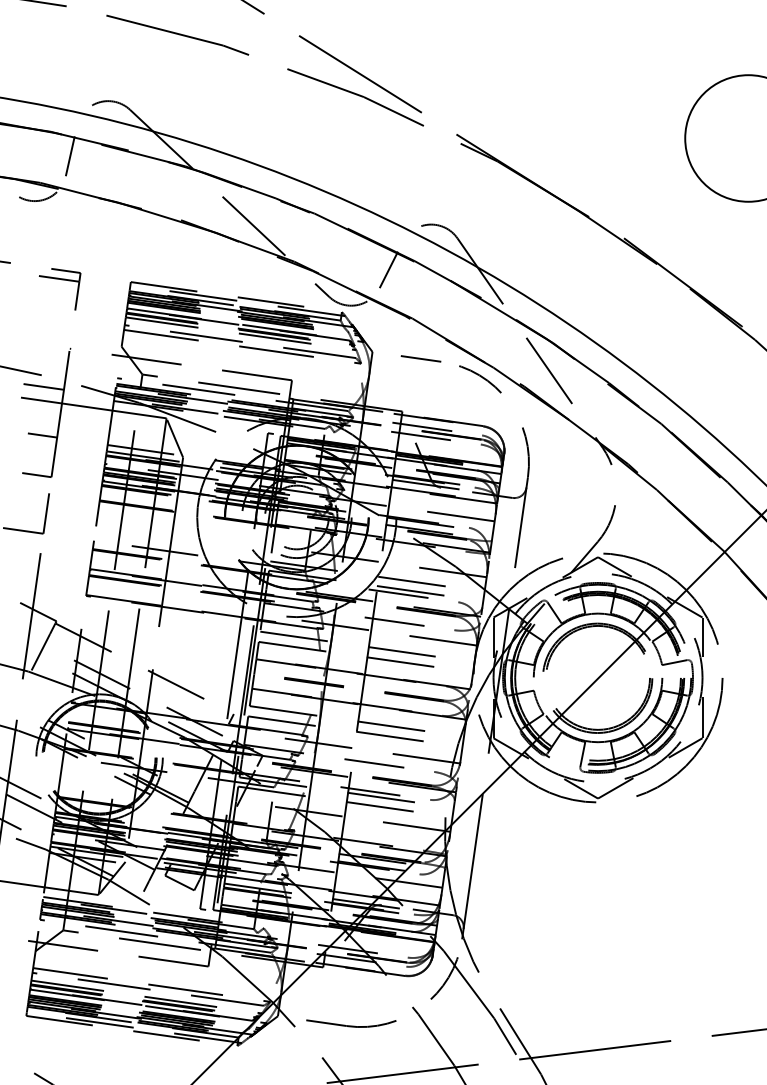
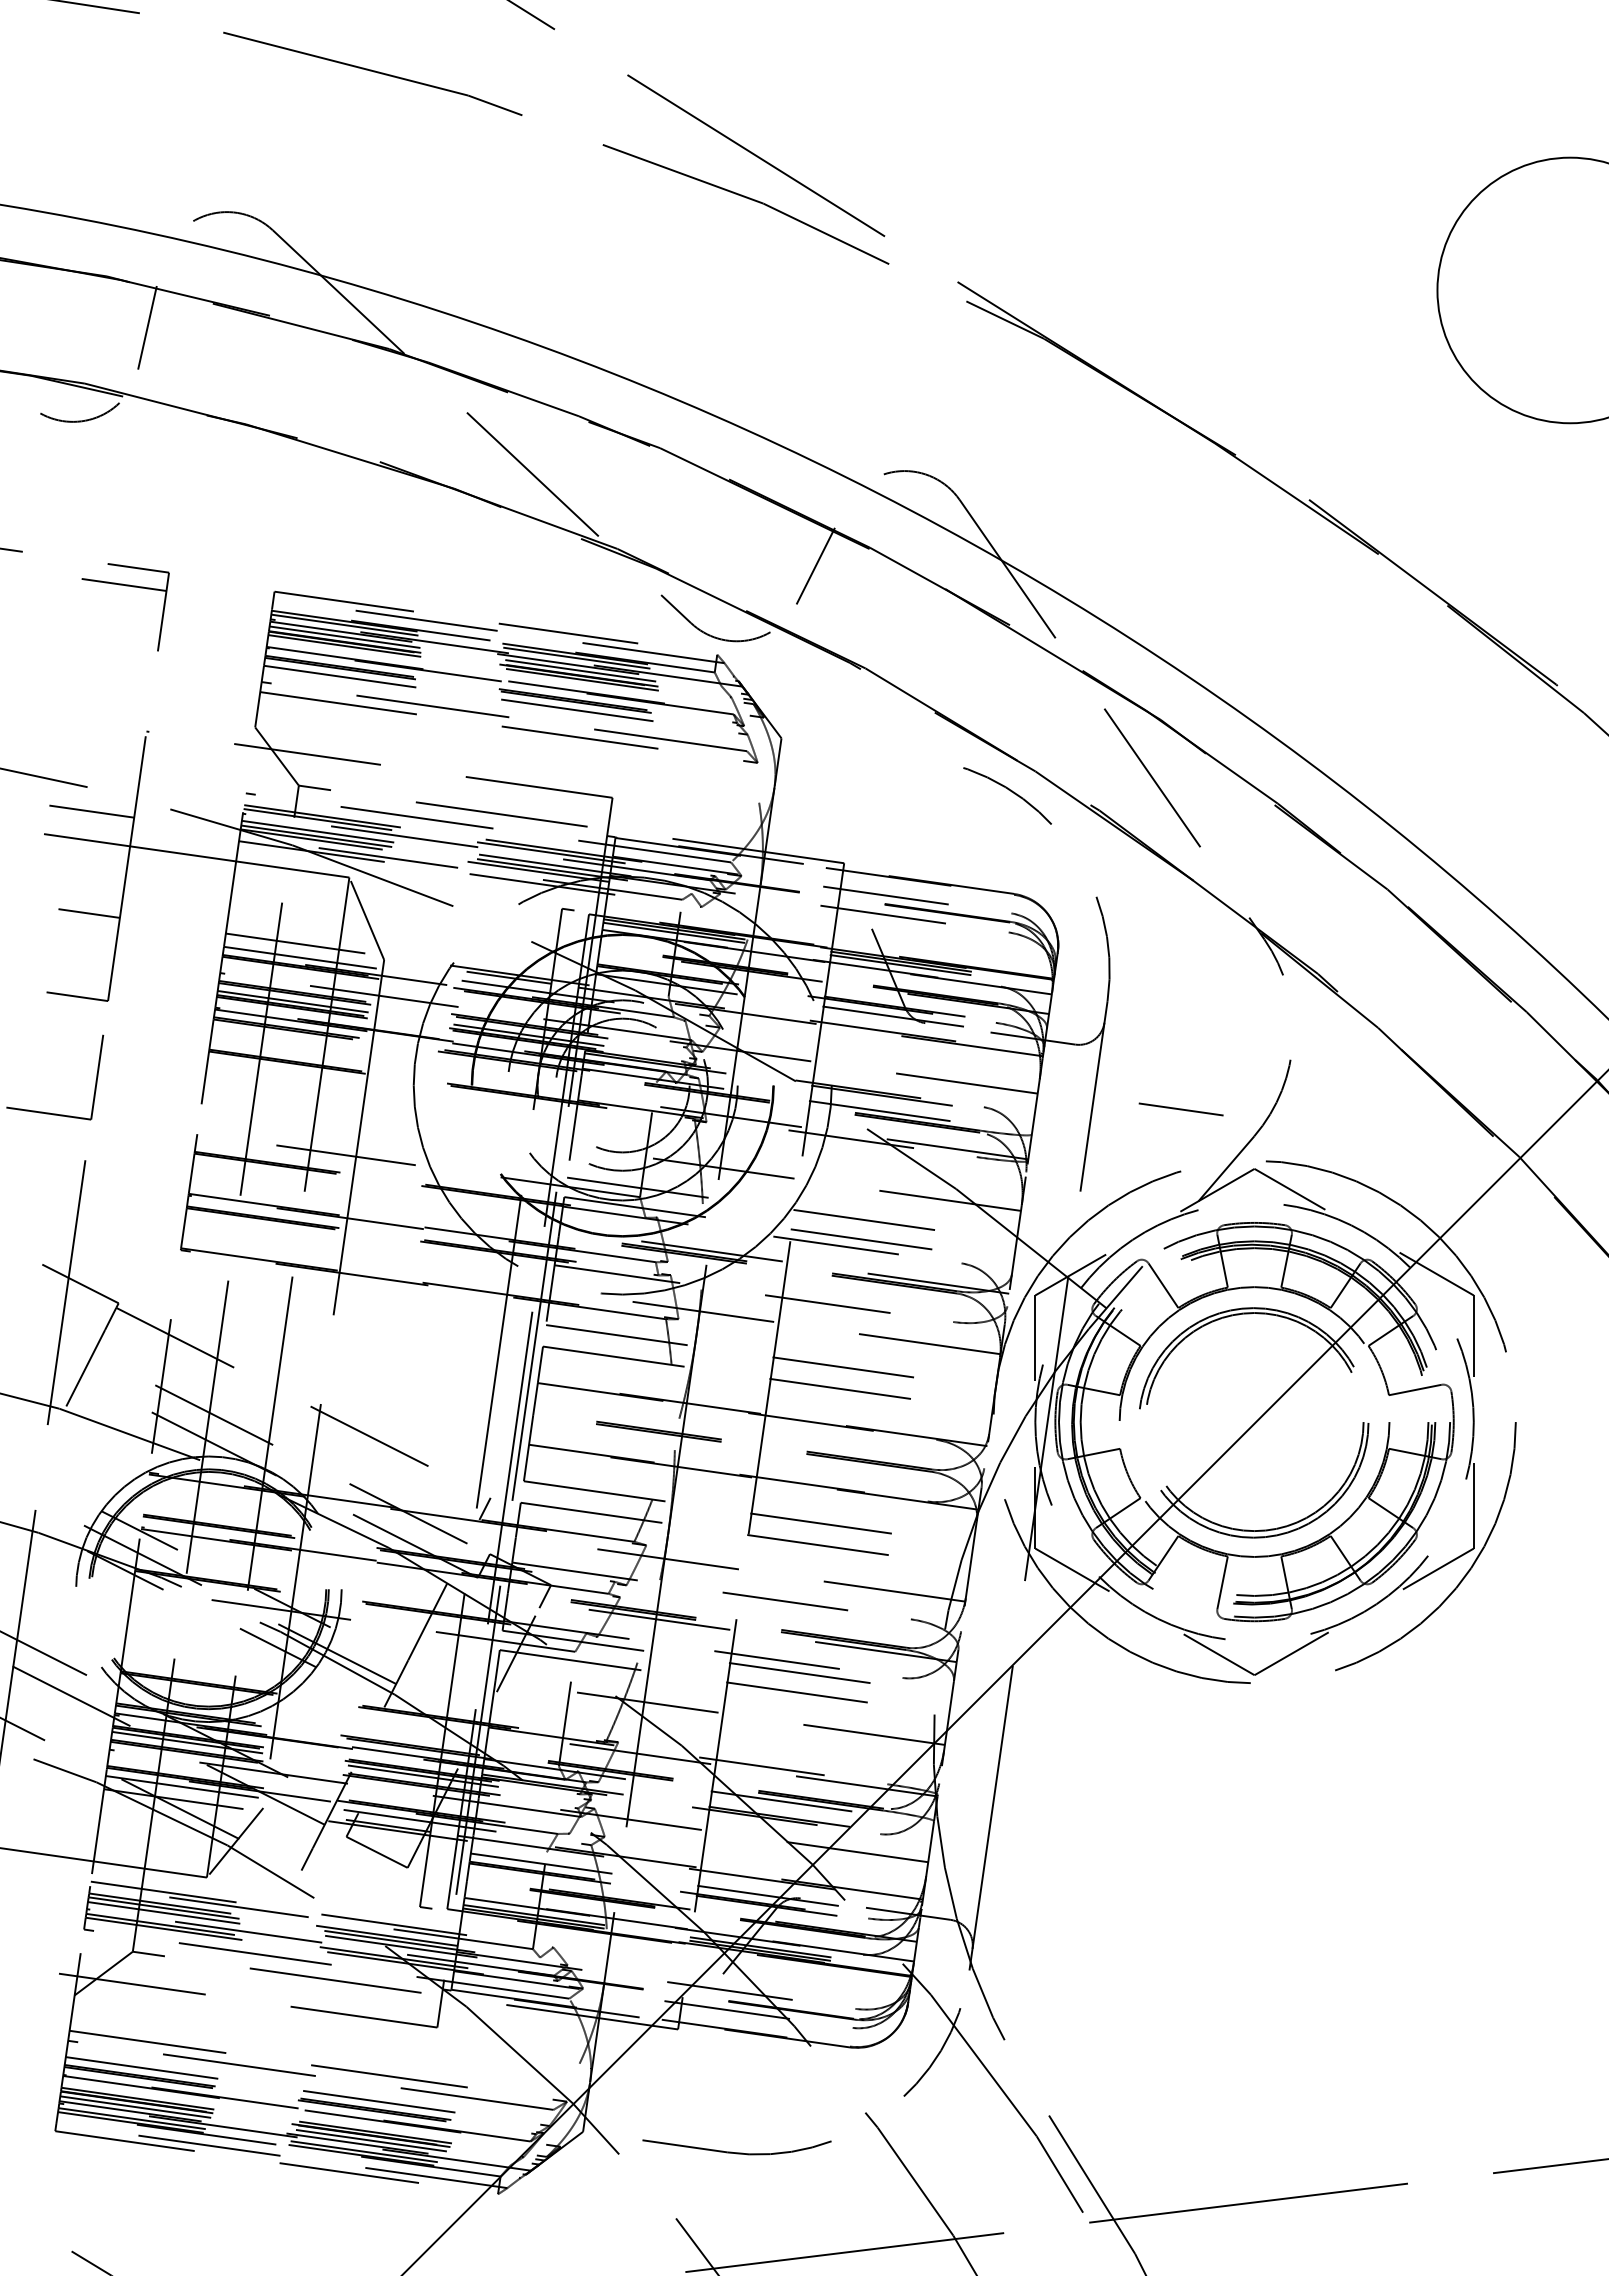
line: (420, 358) -> (1180, 1108), moved

